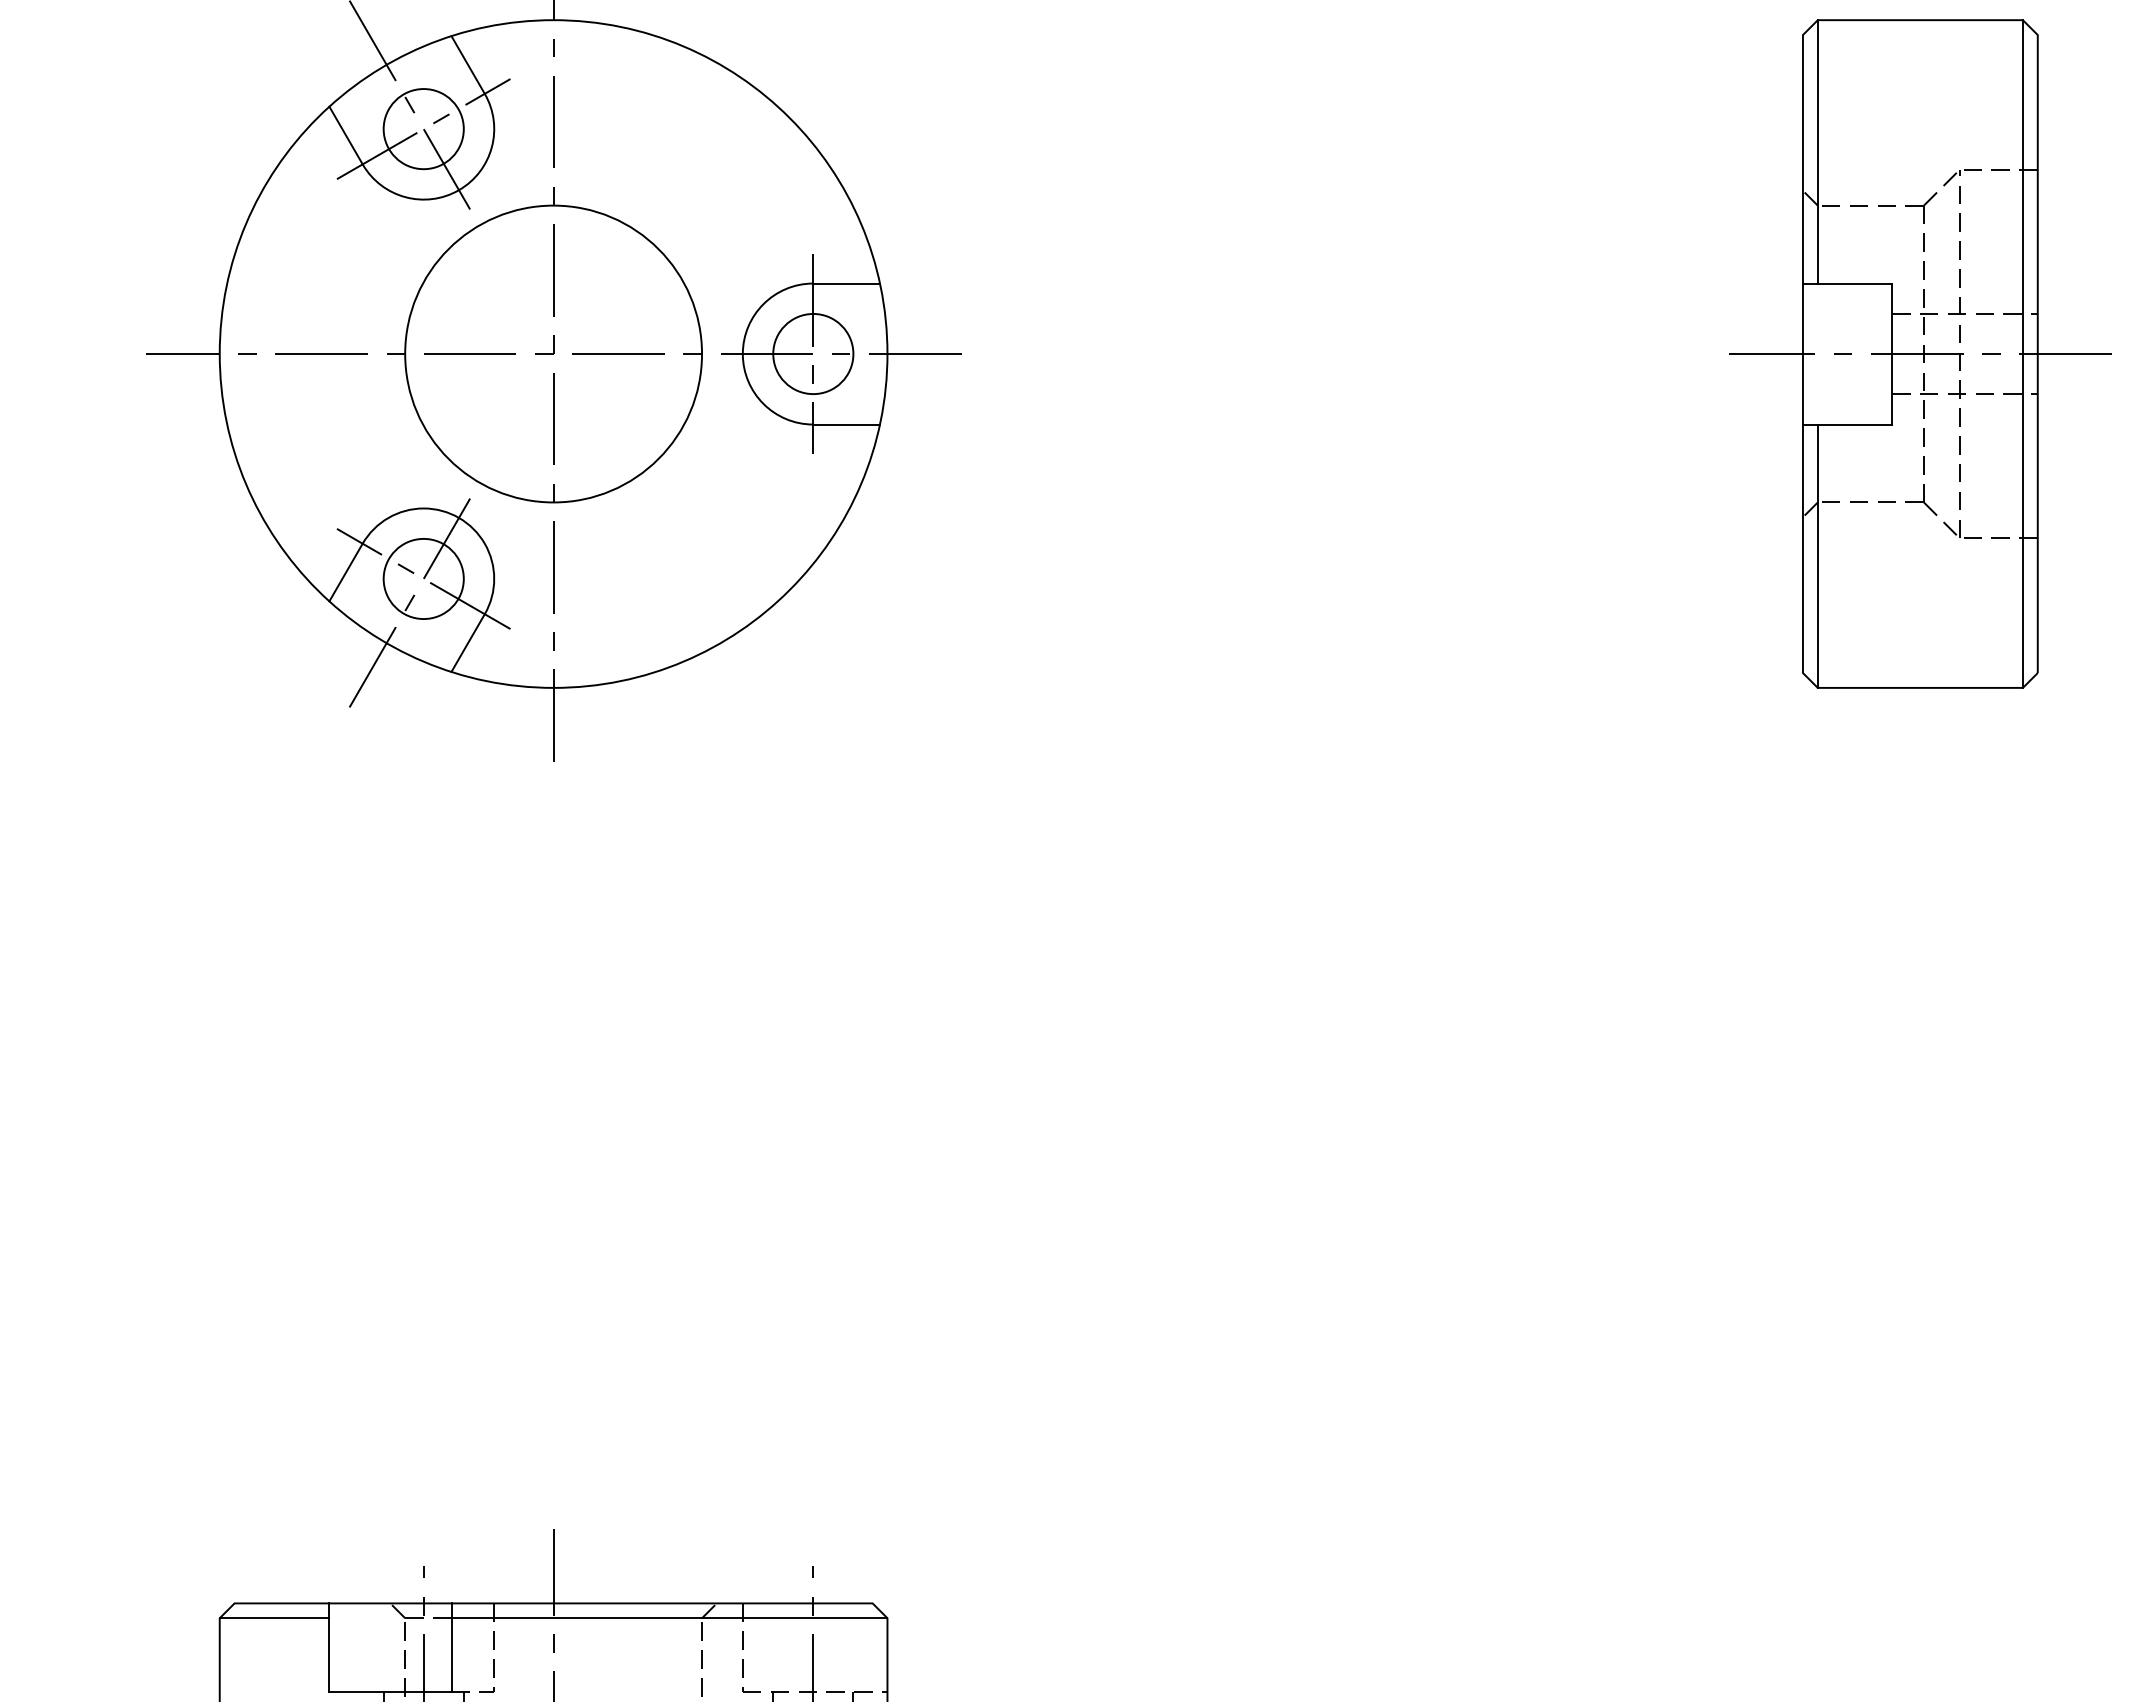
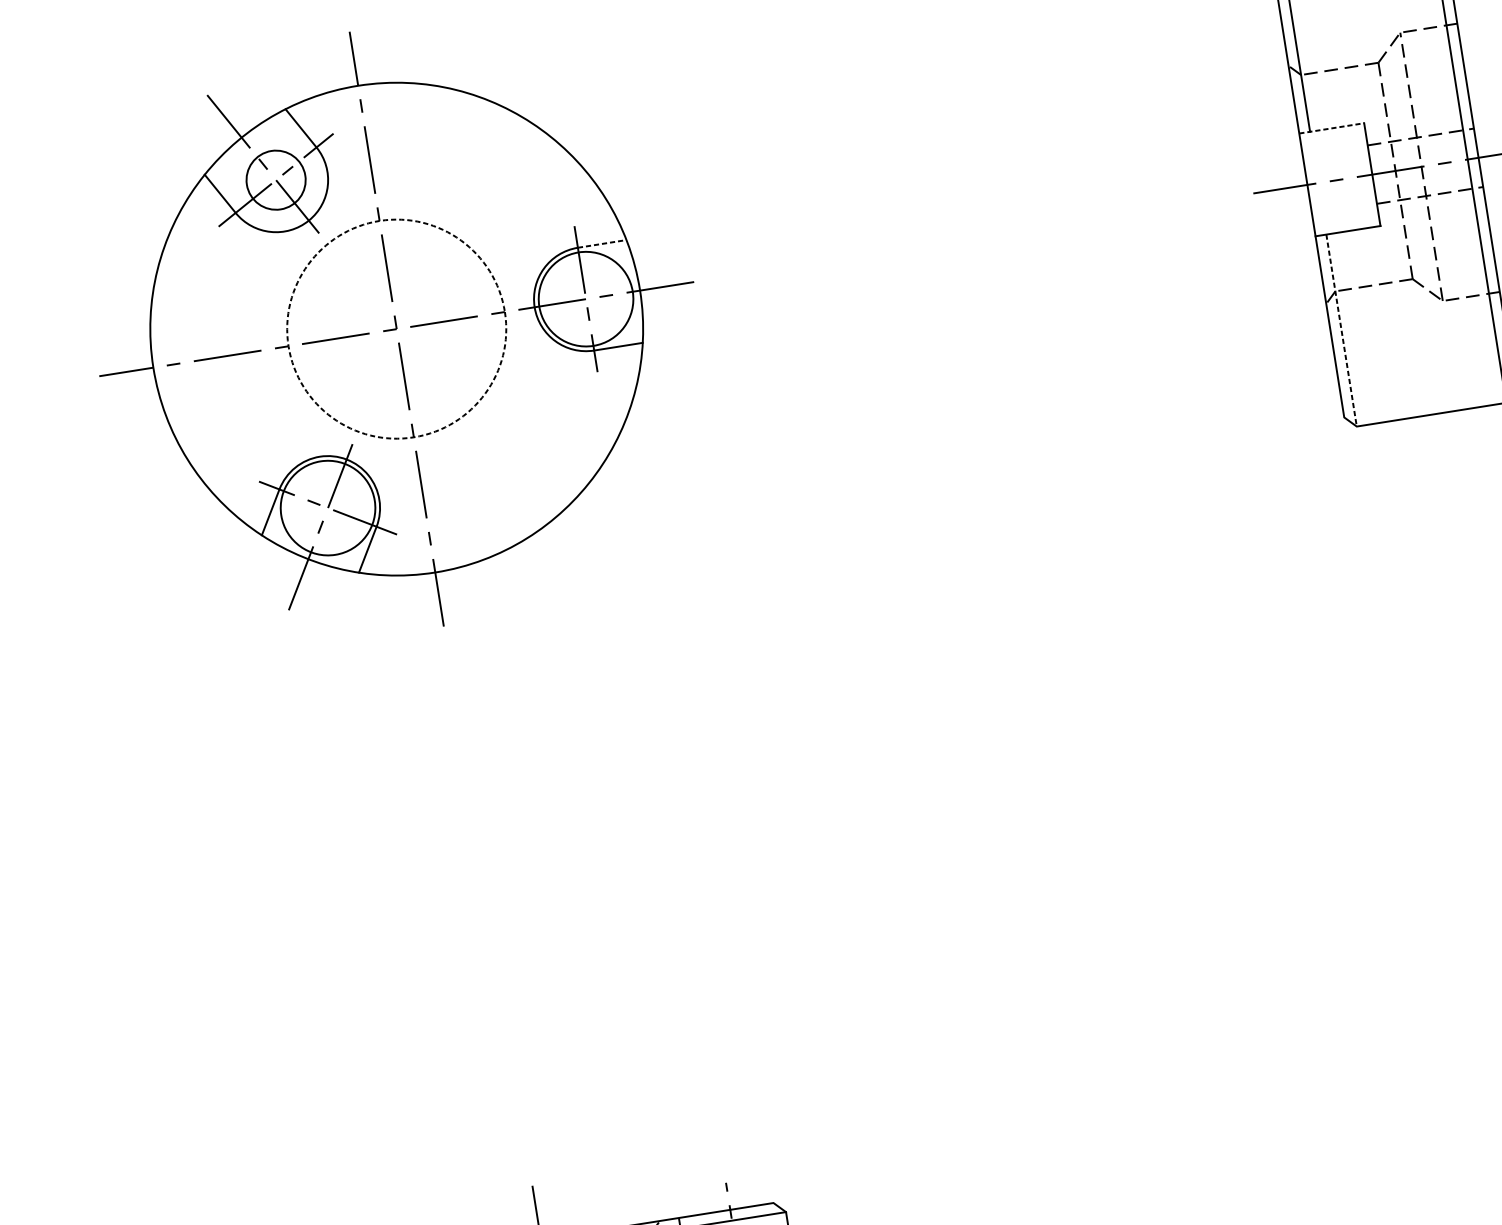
line: (847, 283) -> (602, 243), solid -> dashed
line: (1847, 283) -> (1331, 128), solid -> dashed
circle: (553, 353) -> (396, 328), solid -> dashed
circle: (813, 353) -> (586, 298), size x1.6
line: (1817, 556) -> (1341, 330), solid -> dashed
circle: (423, 578) -> (327, 507), size x1.6

